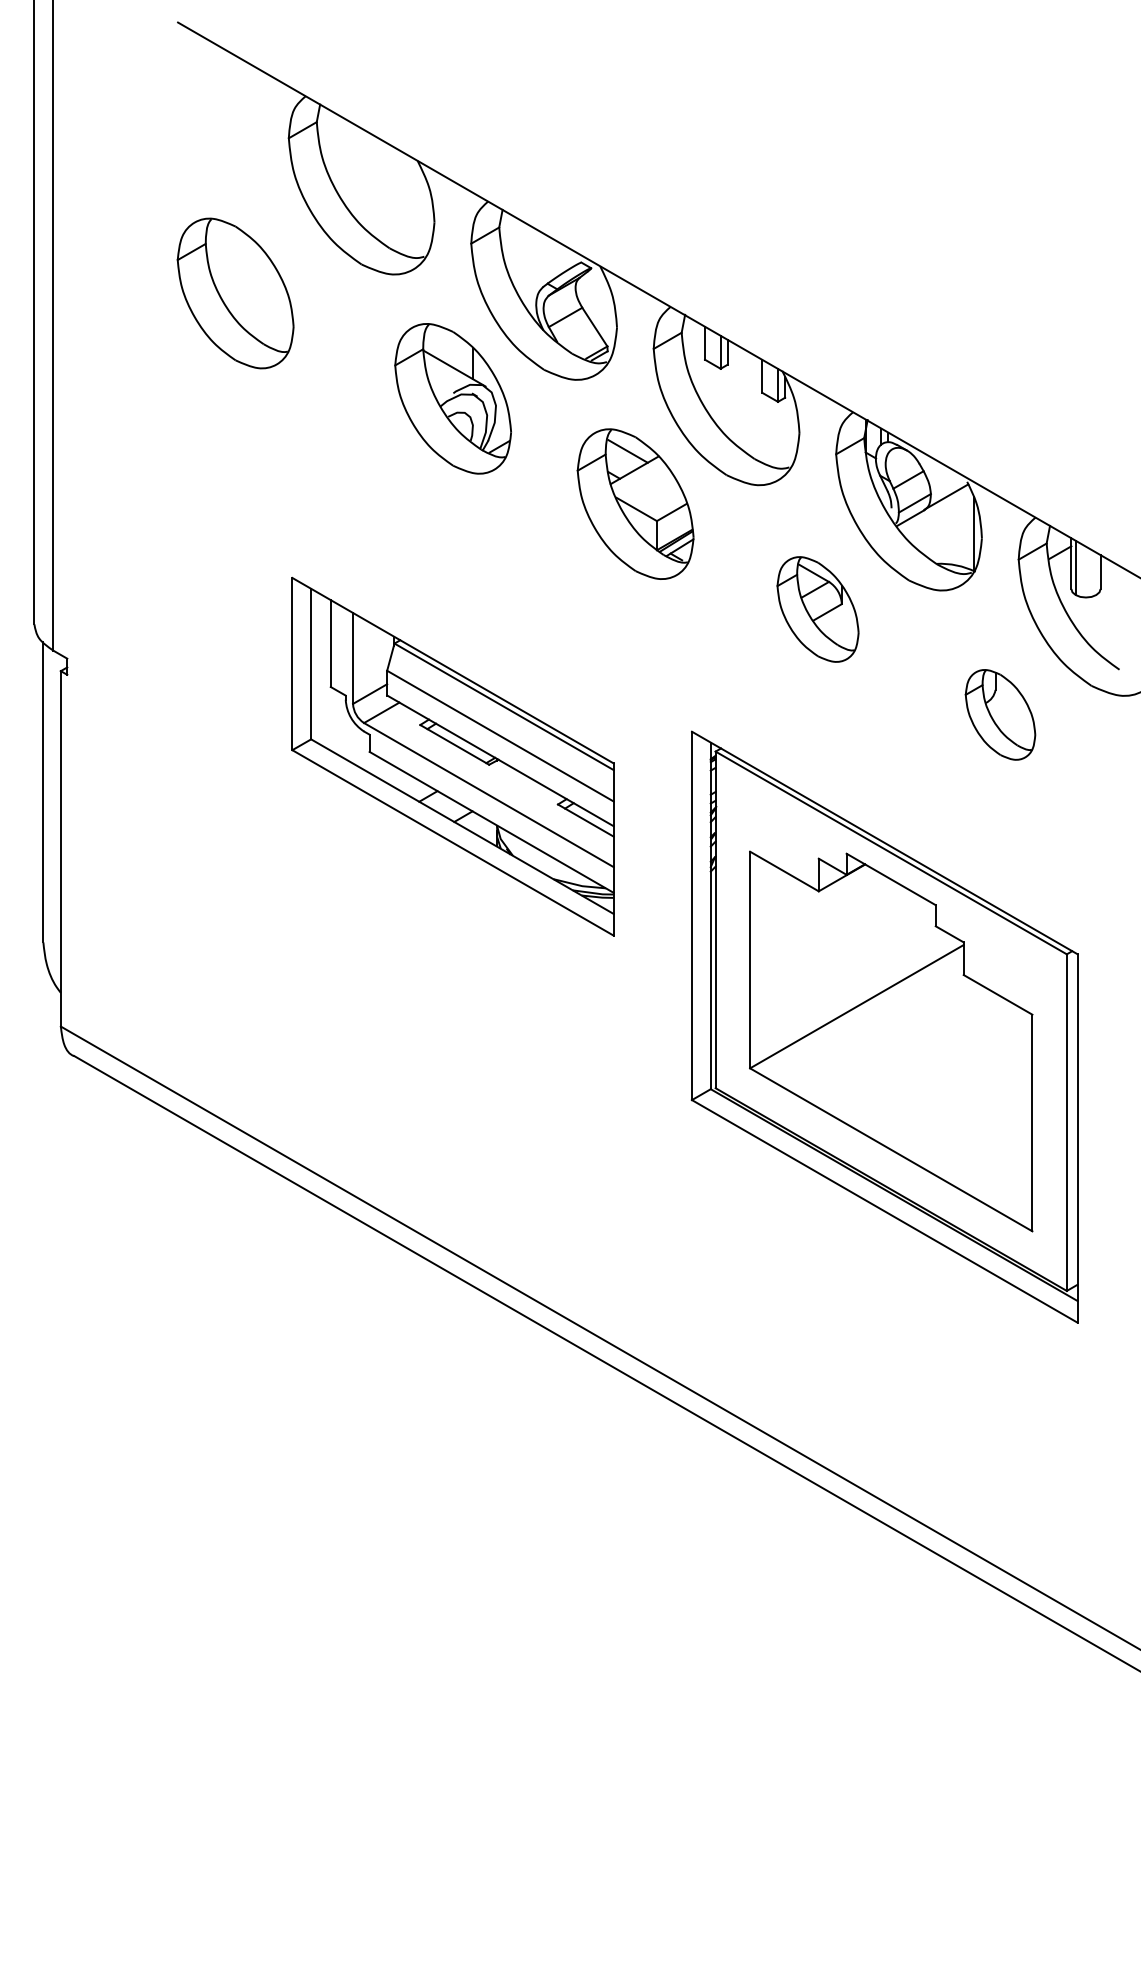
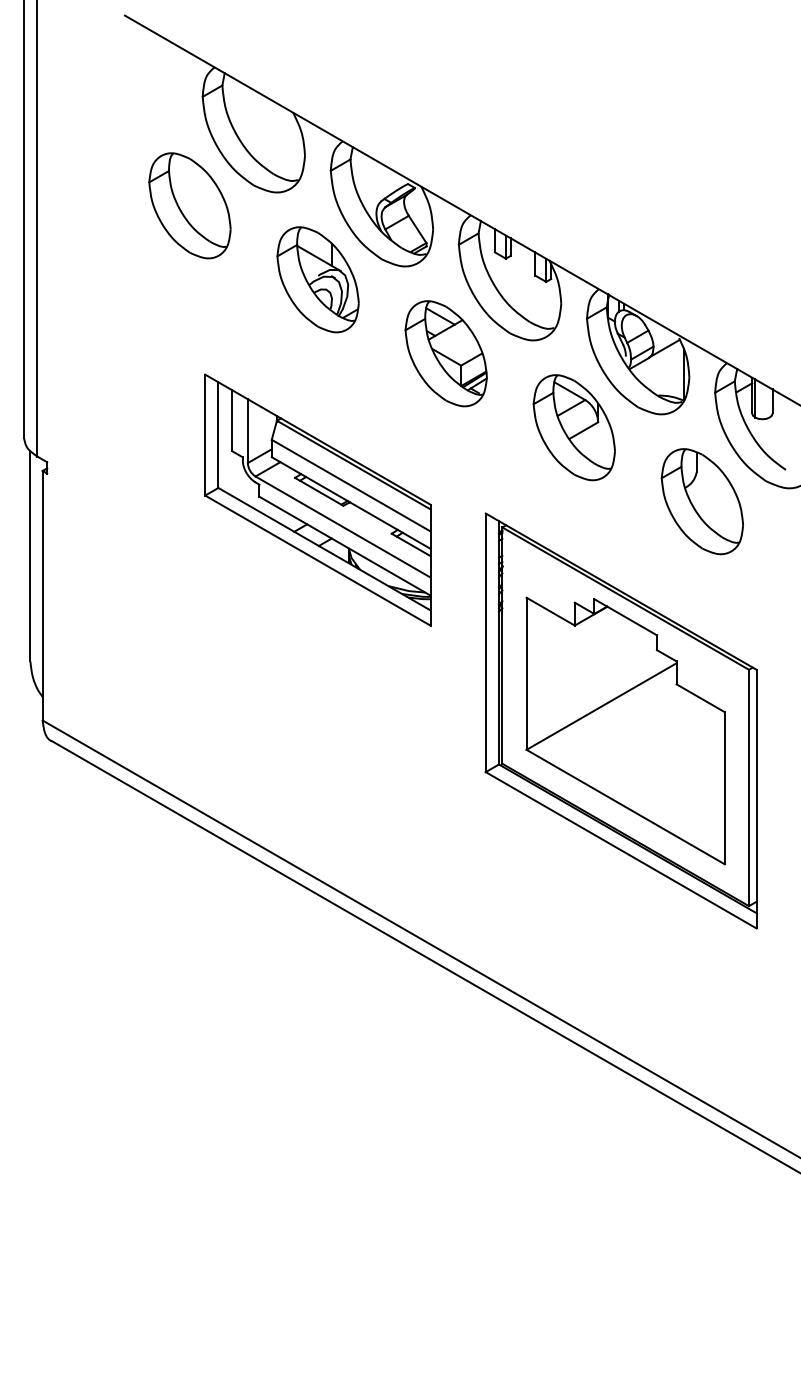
part: (235, 293) -> (189, 205), moved
part: (817, 609) -> (573, 427), size x1.43
part: (1000, 714) -> (702, 501), size x1.67
part: (452, 756) -> (317, 500), moved

